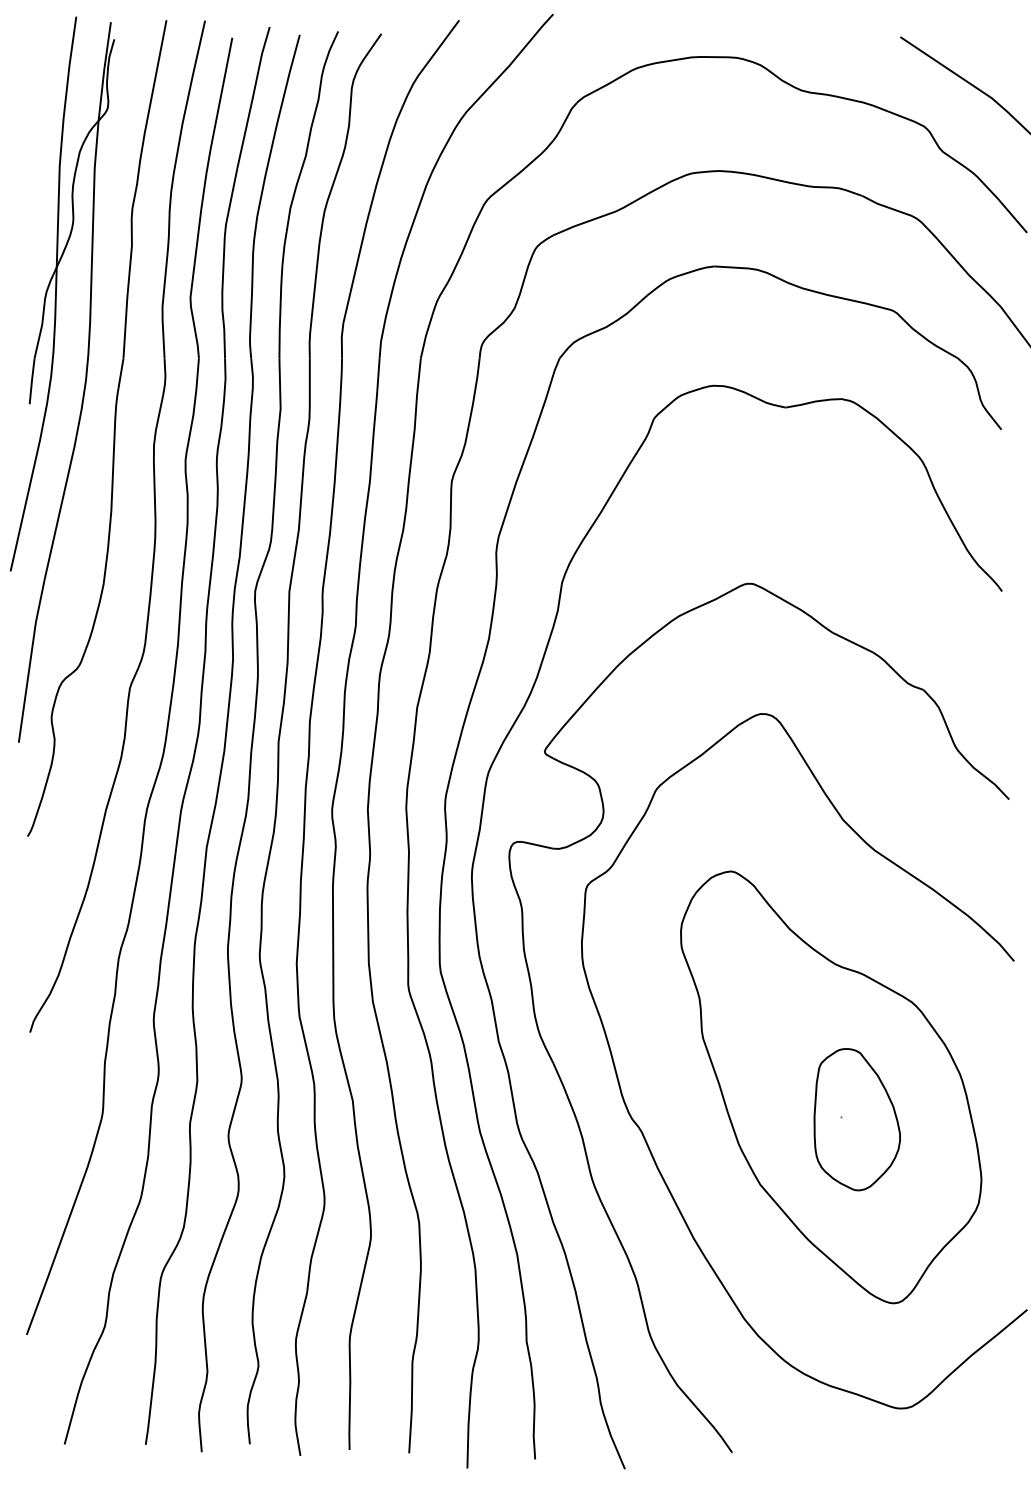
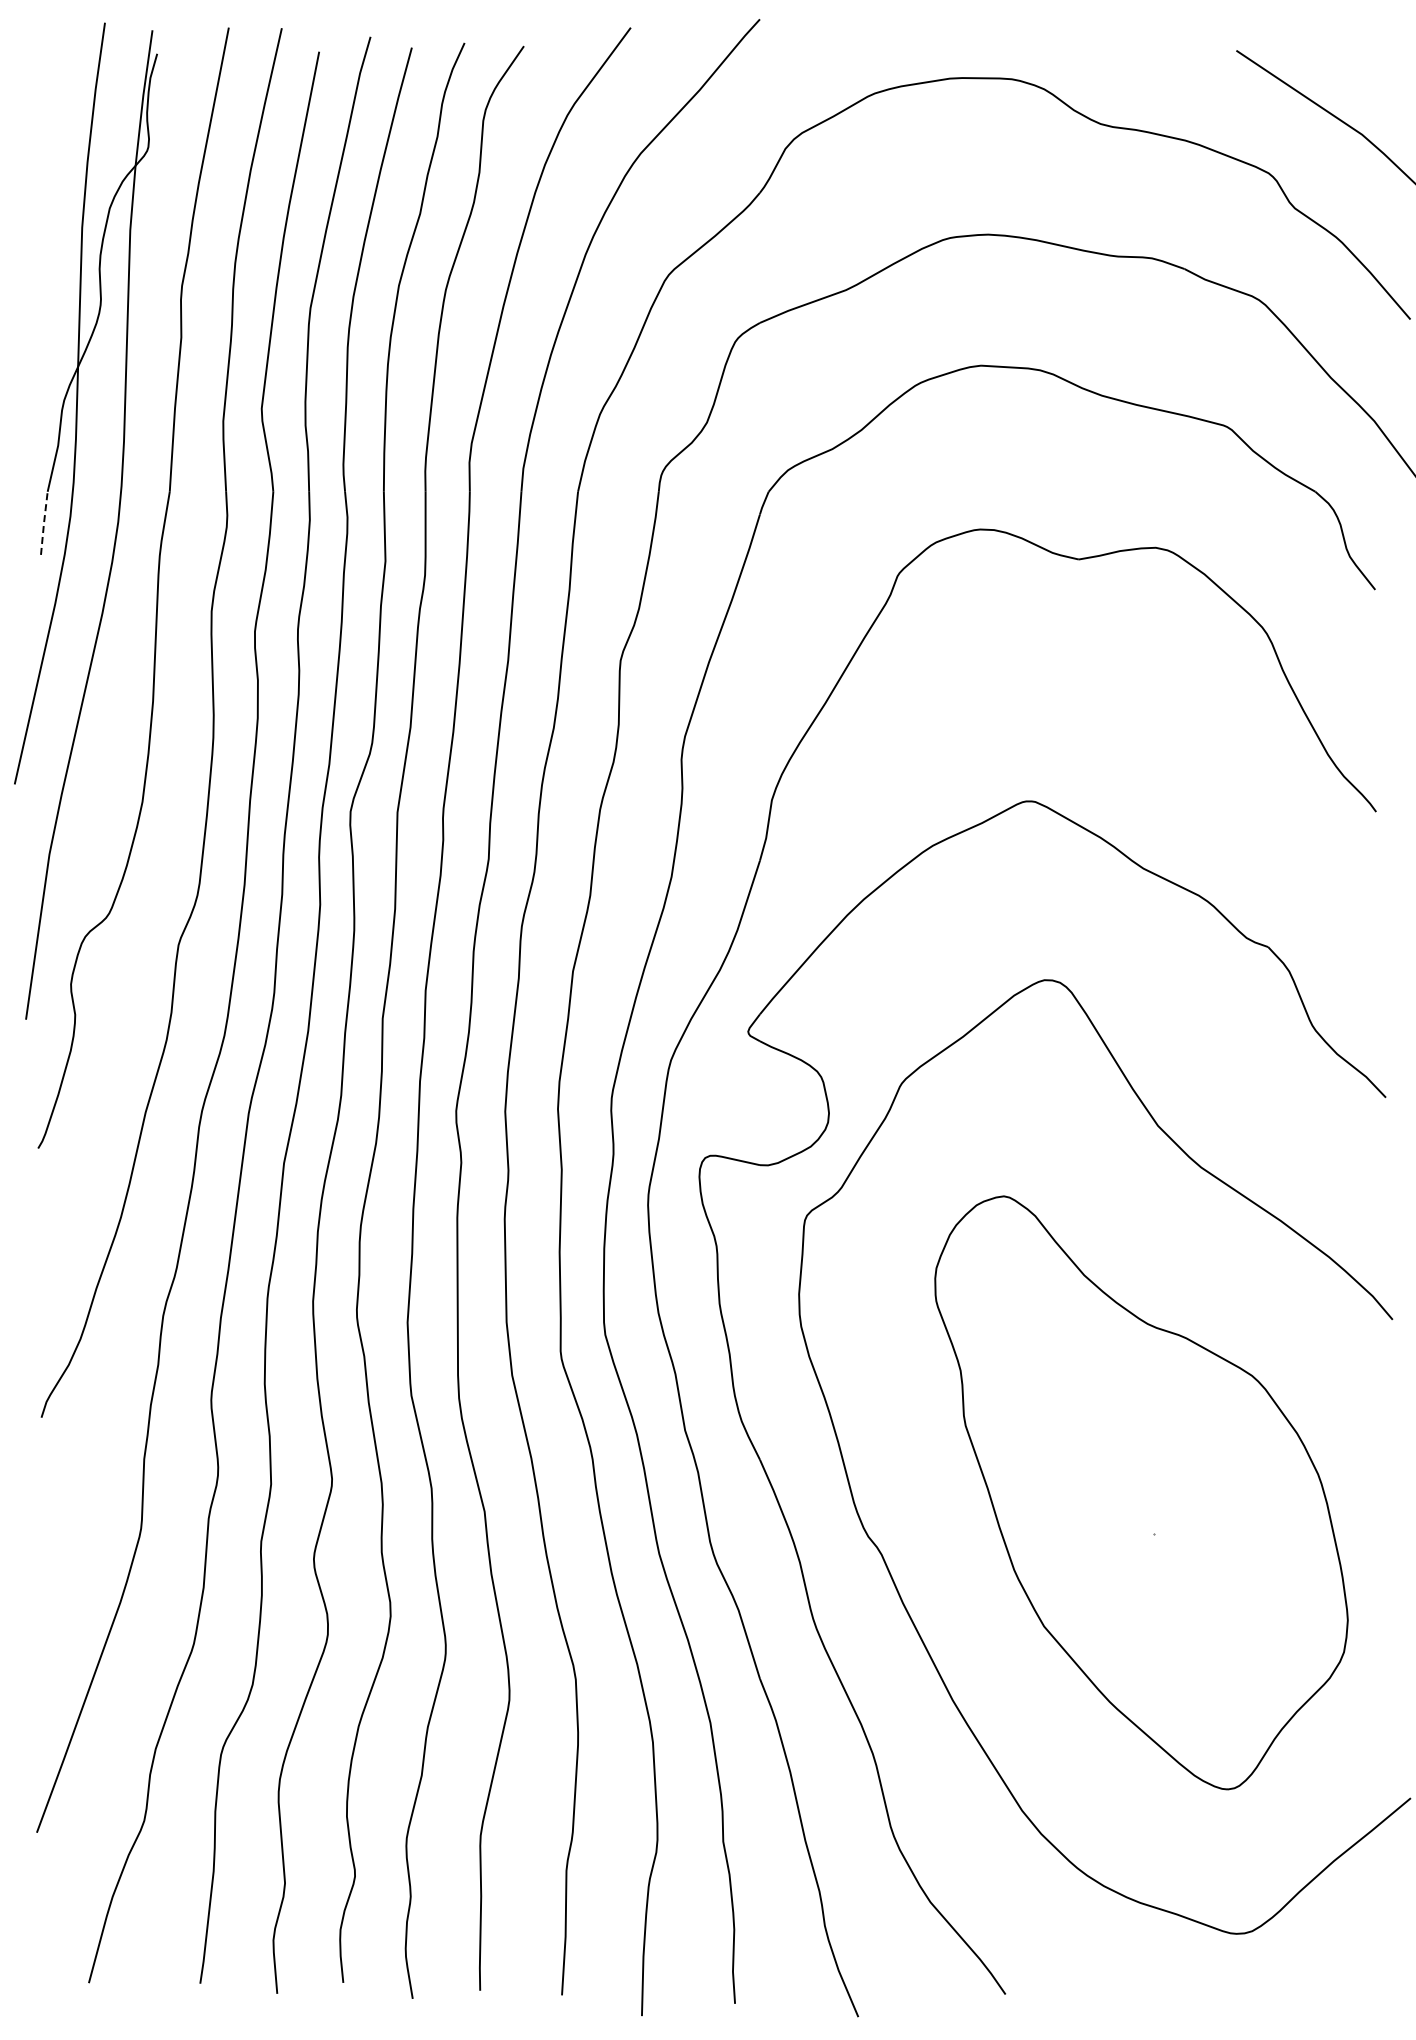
line: (32, 381) -> (44, 523), solid -> dashed
part: (856, 1119) -> (1176, 1537), removed

